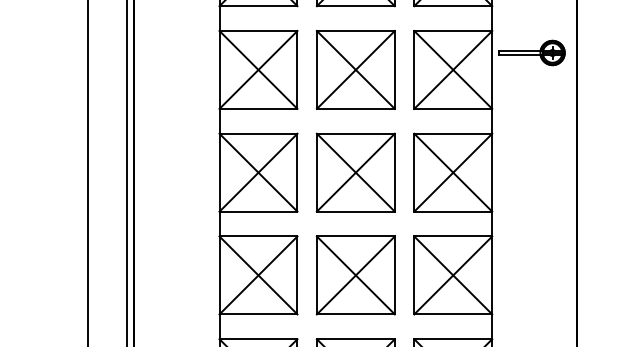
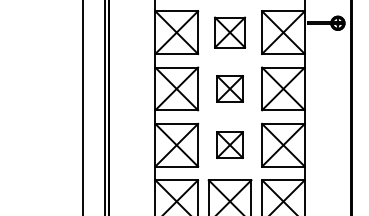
part: (354, 69) -> (229, 32), size x0.7
part: (354, 171) -> (229, 88), size x0.6
part: (354, 274) -> (229, 144), size x0.6

